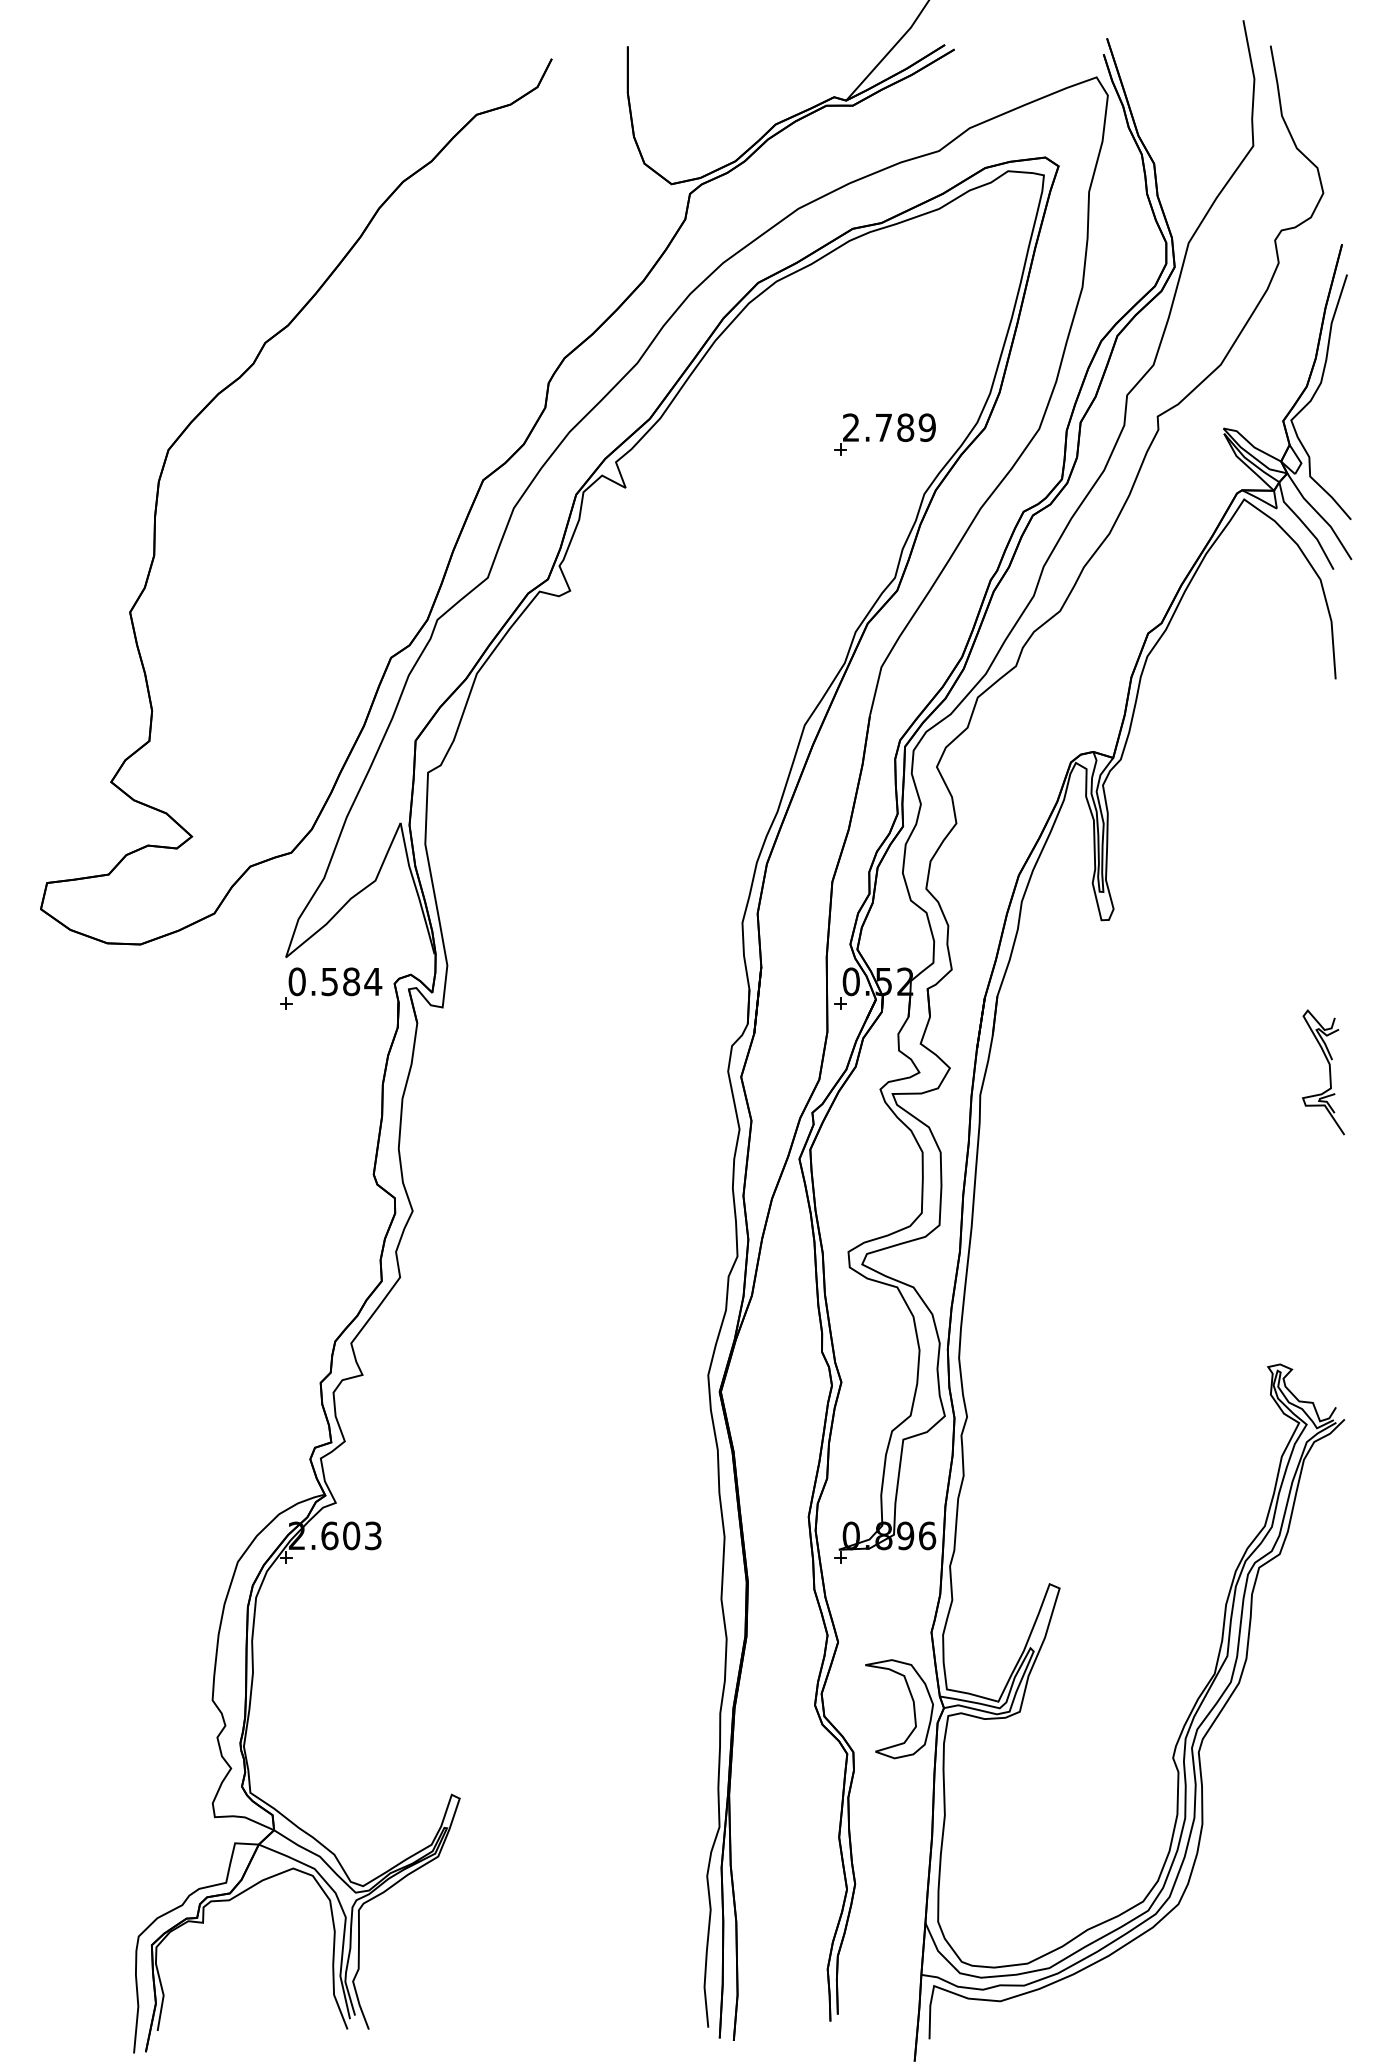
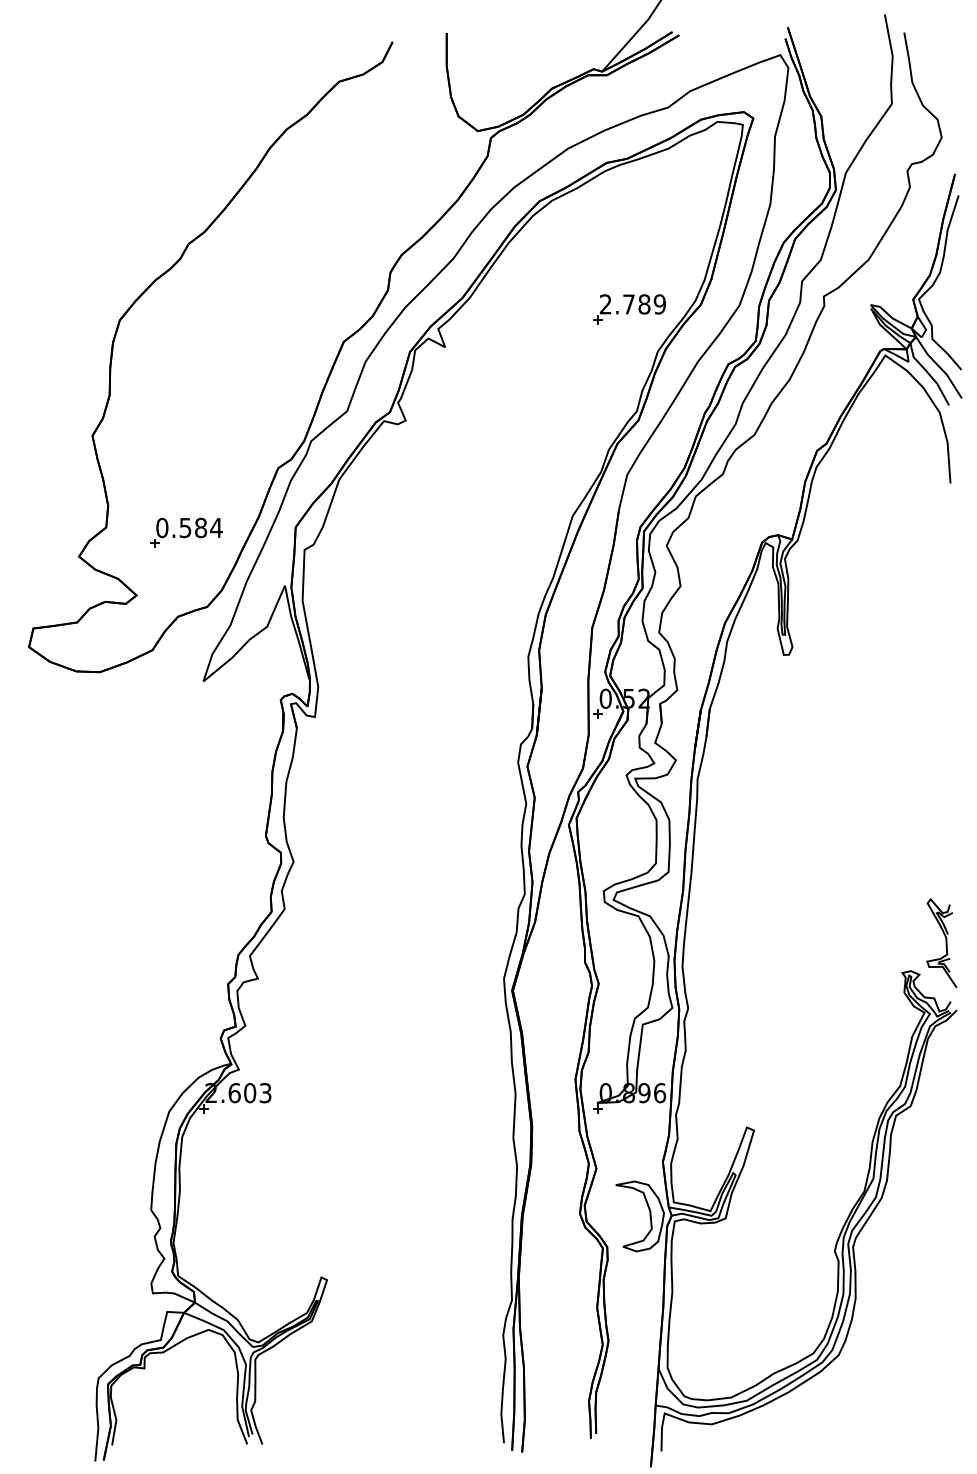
part: (331, 988) -> (186, 532), moved
part: (1323, 1072) -> (941, 943), moved

